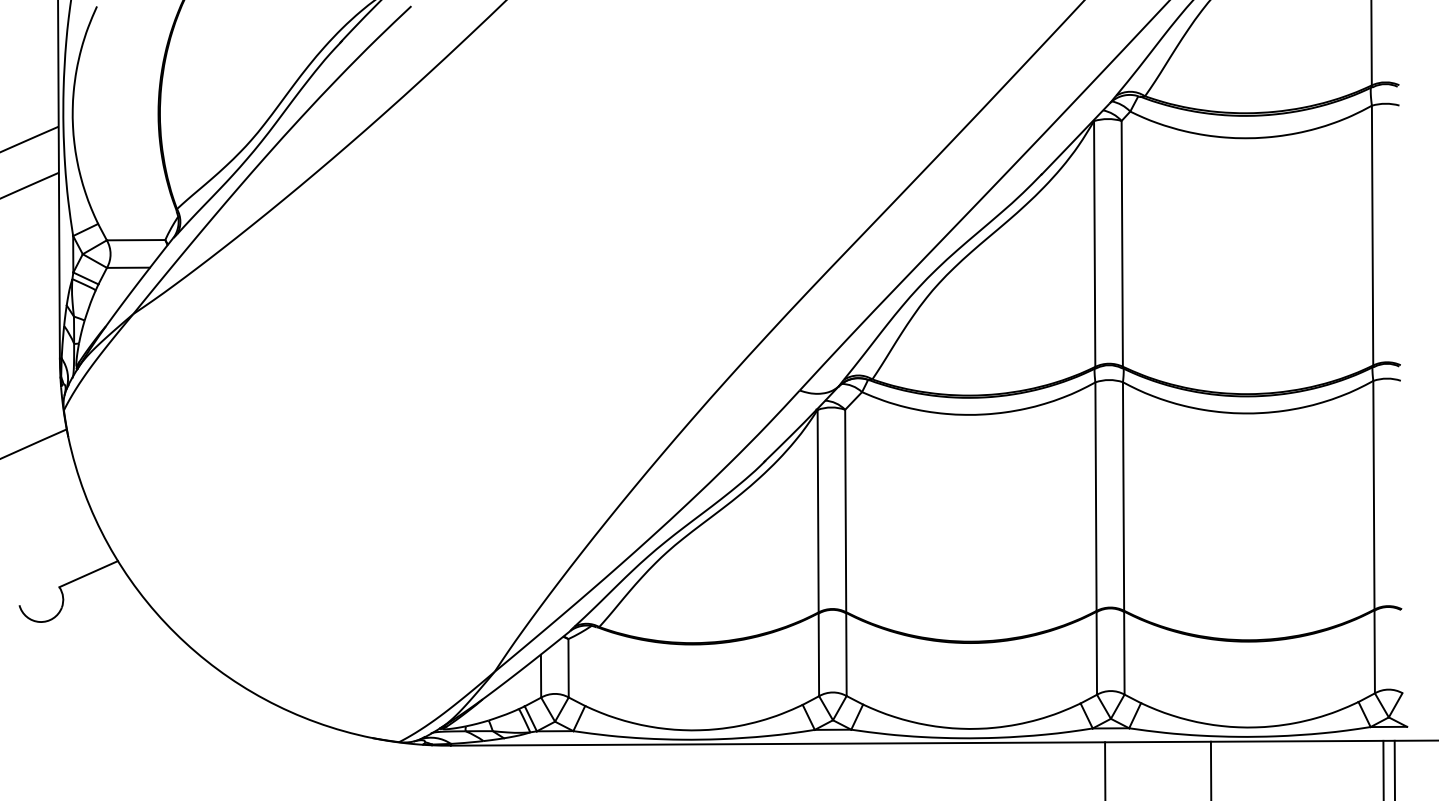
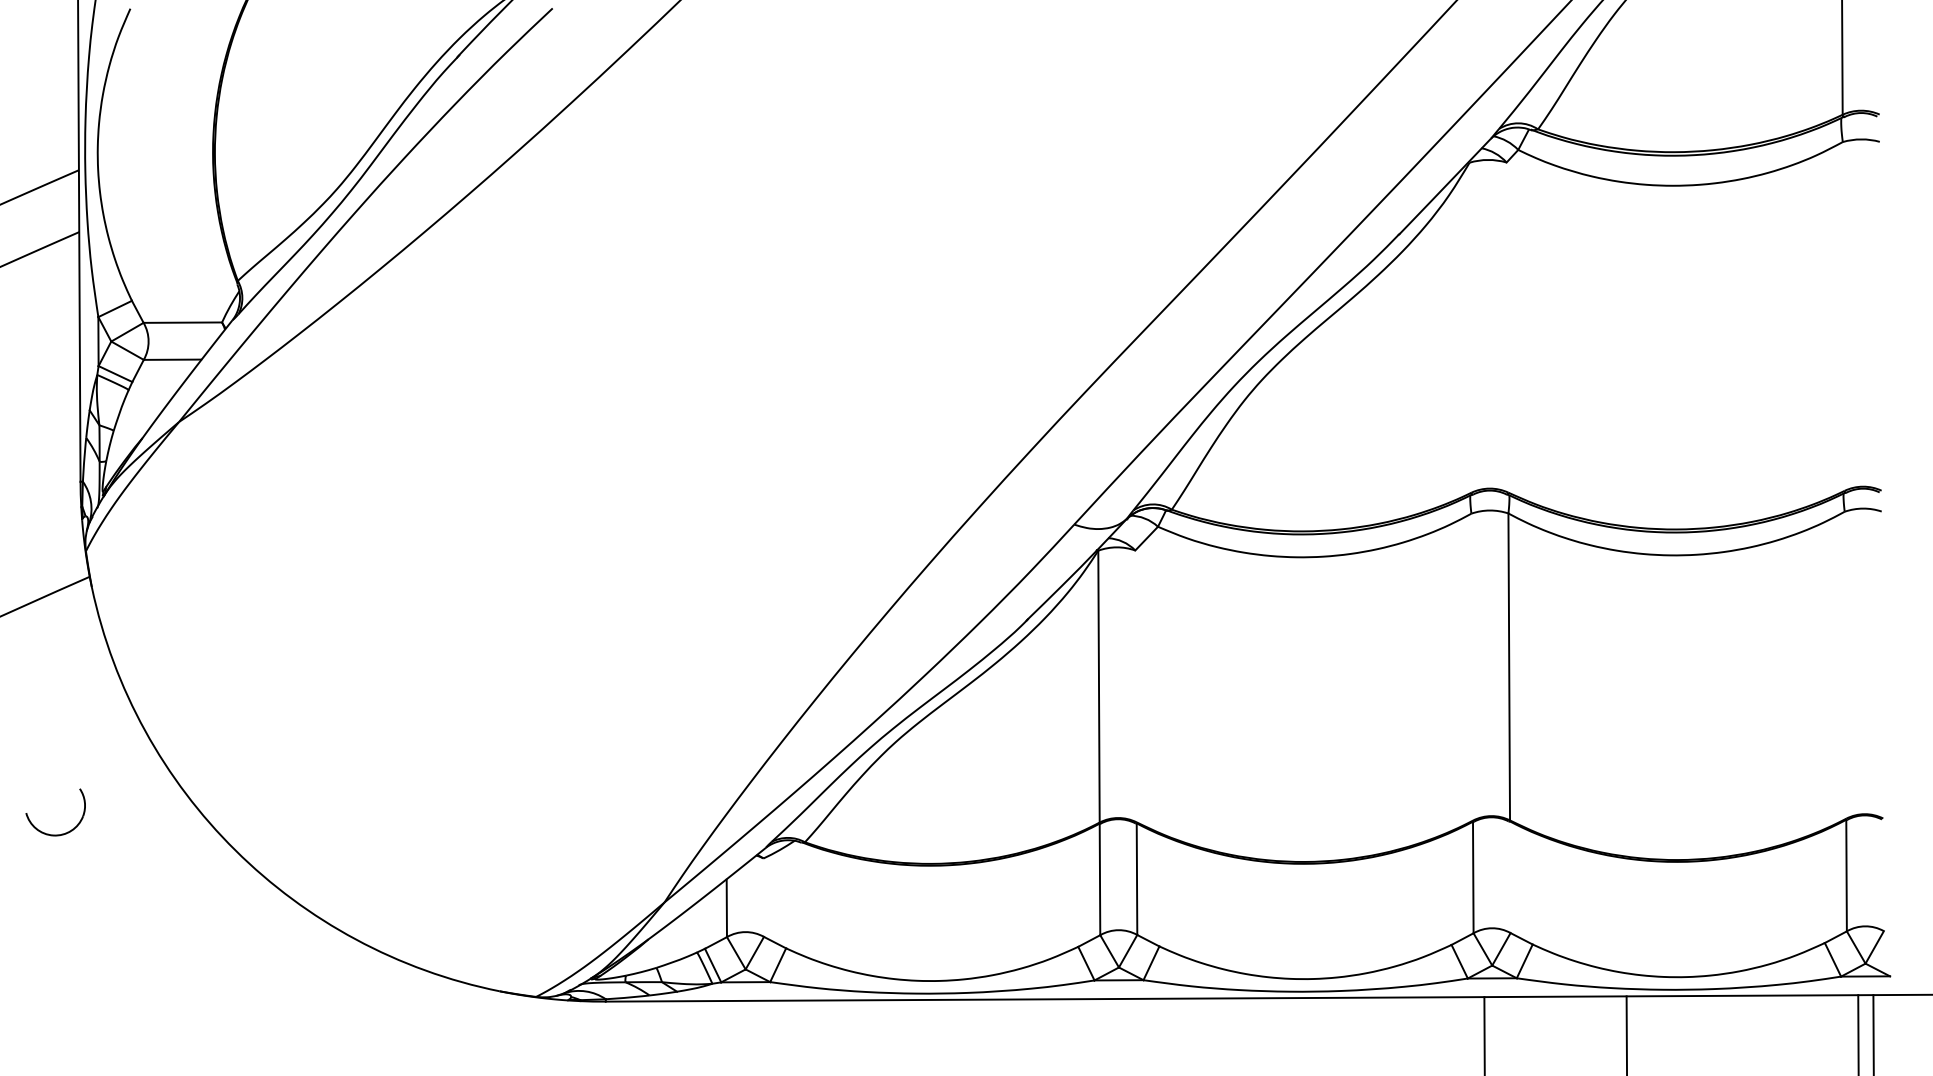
line: (1372, 235) -> (1843, 316), removed
line: (1094, 243) -> (1470, 327), removed
line: (1122, 243) -> (1507, 327), removed
line: (1373, 494) -> (1845, 664), removed
line: (1095, 496) -> (1471, 666), removed
line: (845, 511) -> (1135, 686), removed
line: (88, 573) -> (118, 770), removed
line: (1124, 653) -> (1510, 877), removed
line: (568, 668) -> (763, 897), removed

